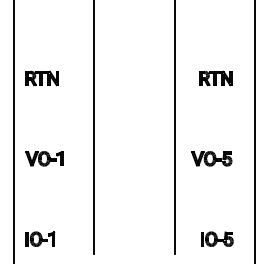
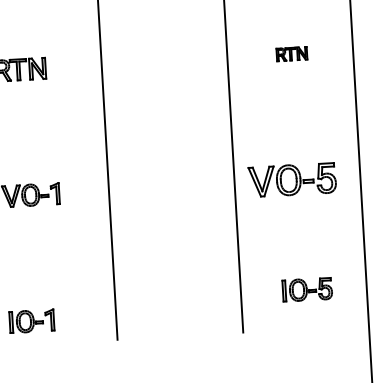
part: (215, 78) -> (291, 54), size x0.6
part: (211, 158) -> (292, 179), size x1.4
part: (217, 238) -> (307, 288), moved

